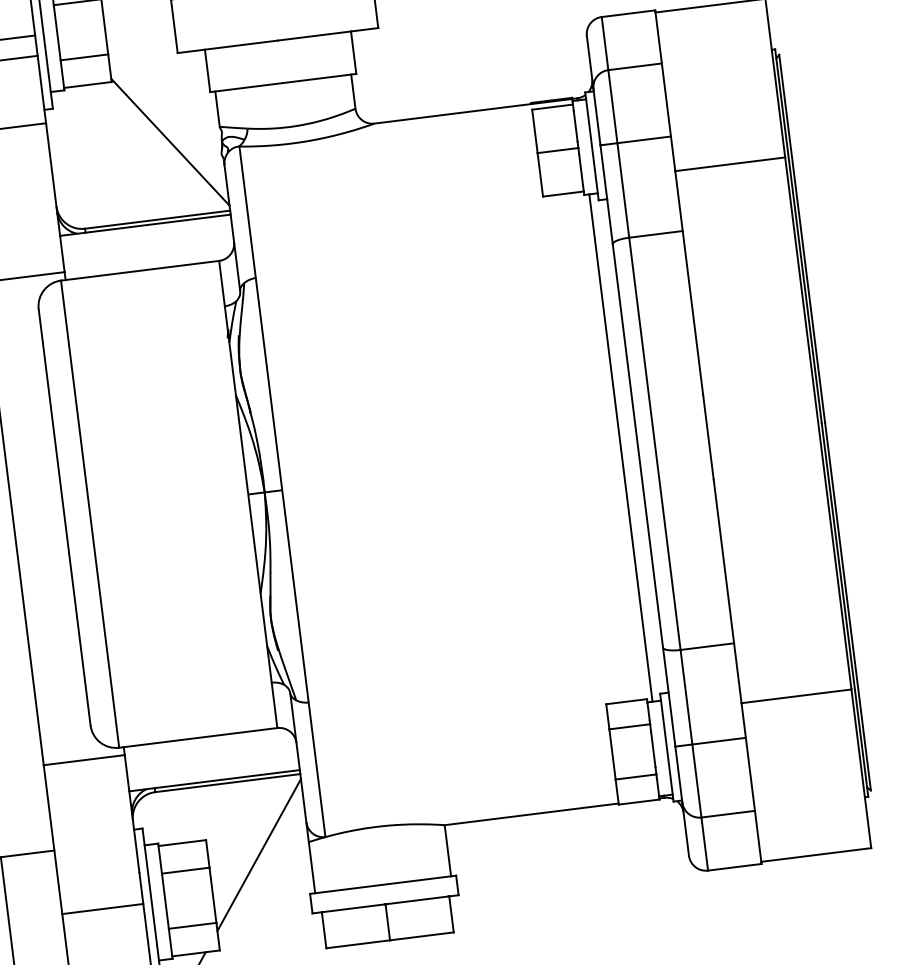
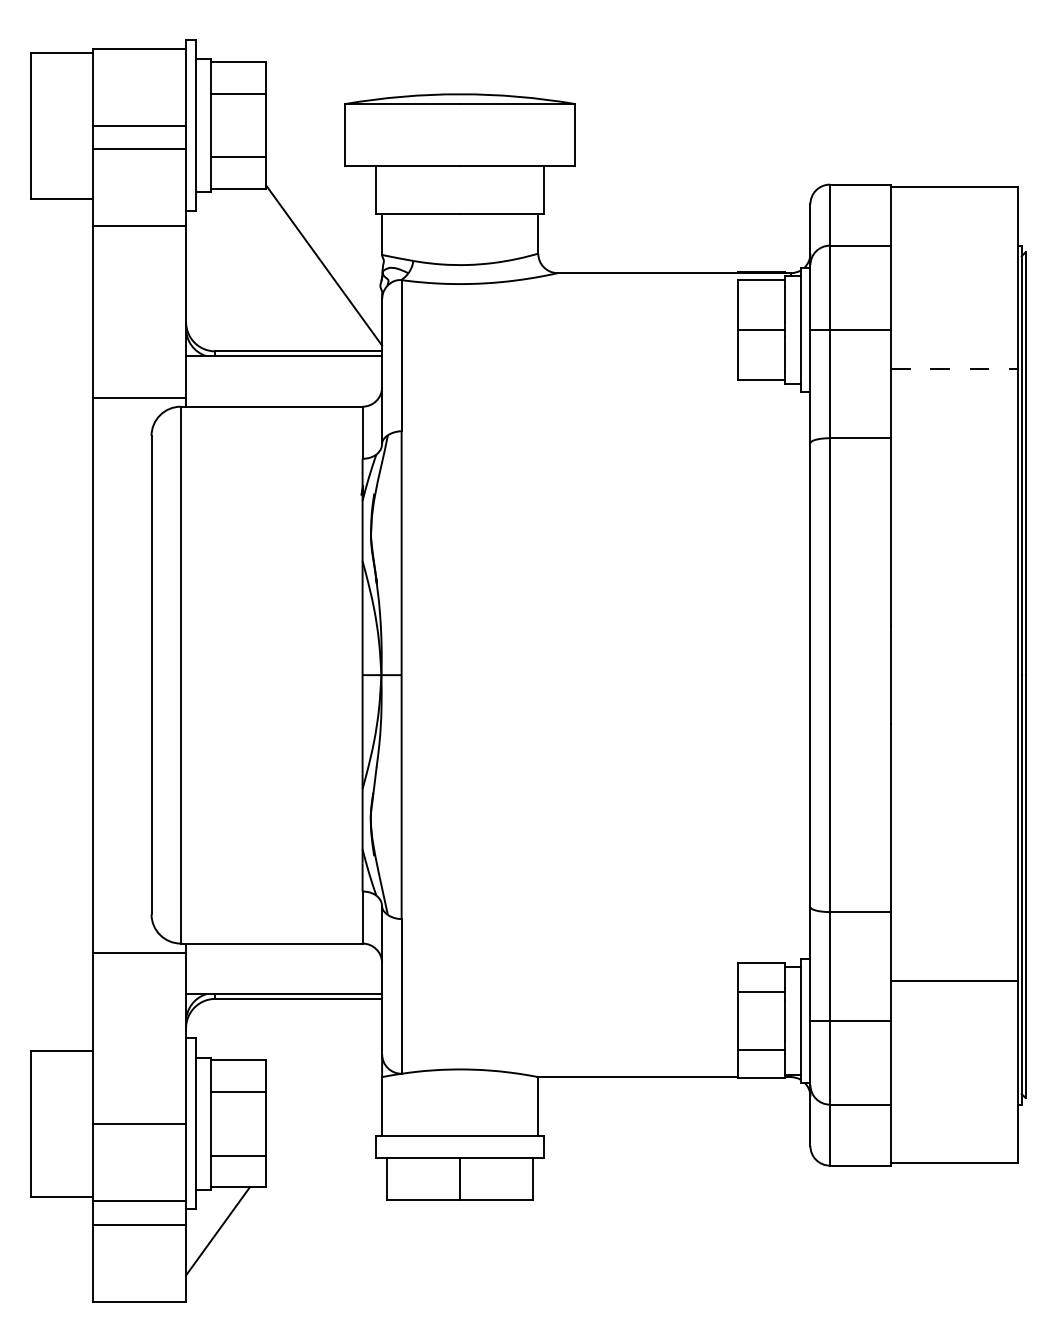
line: (731, 164) -> (955, 369), solid -> dashed
line: (620, 447) -> (790, 674), removed
line: (259, 854) -> (324, 1084), removed

